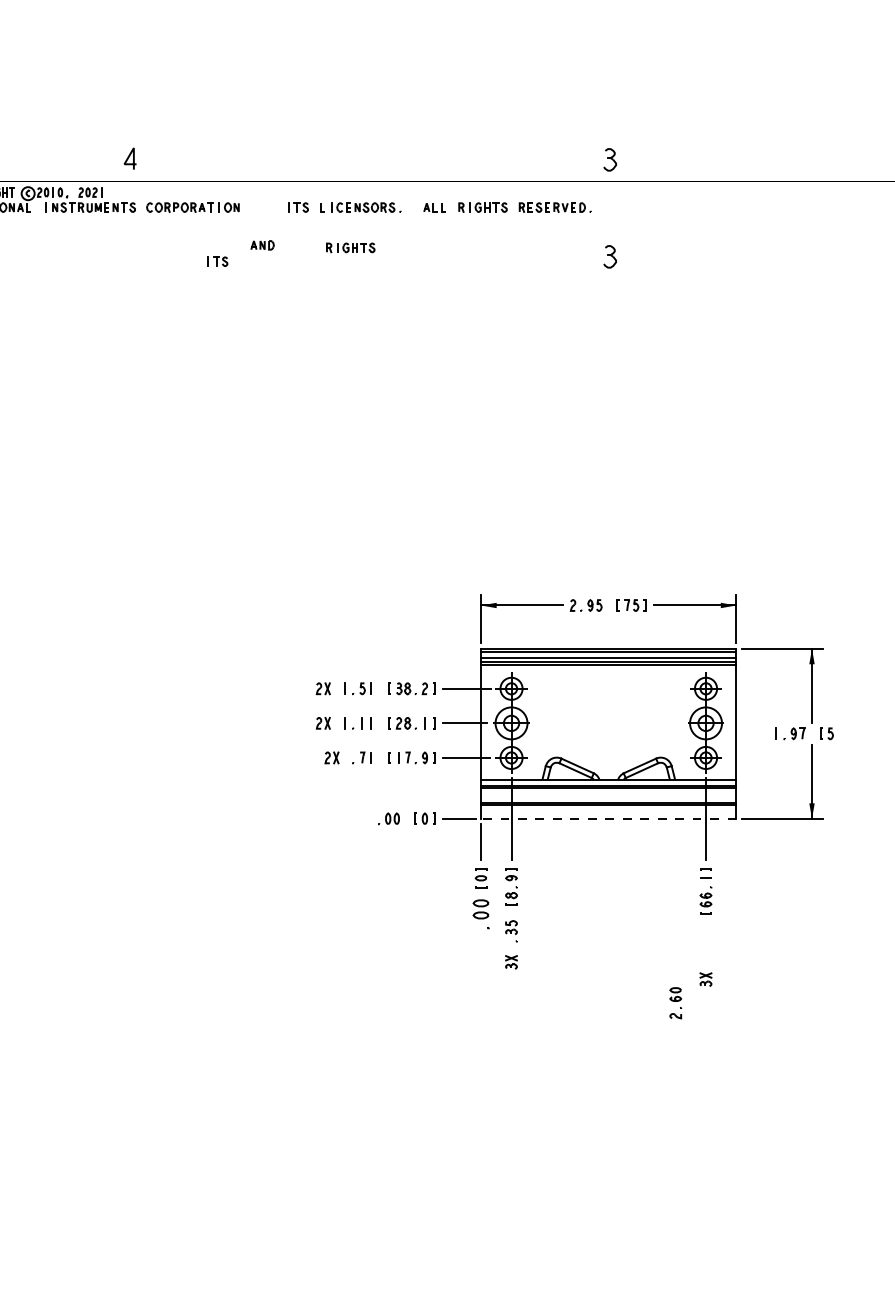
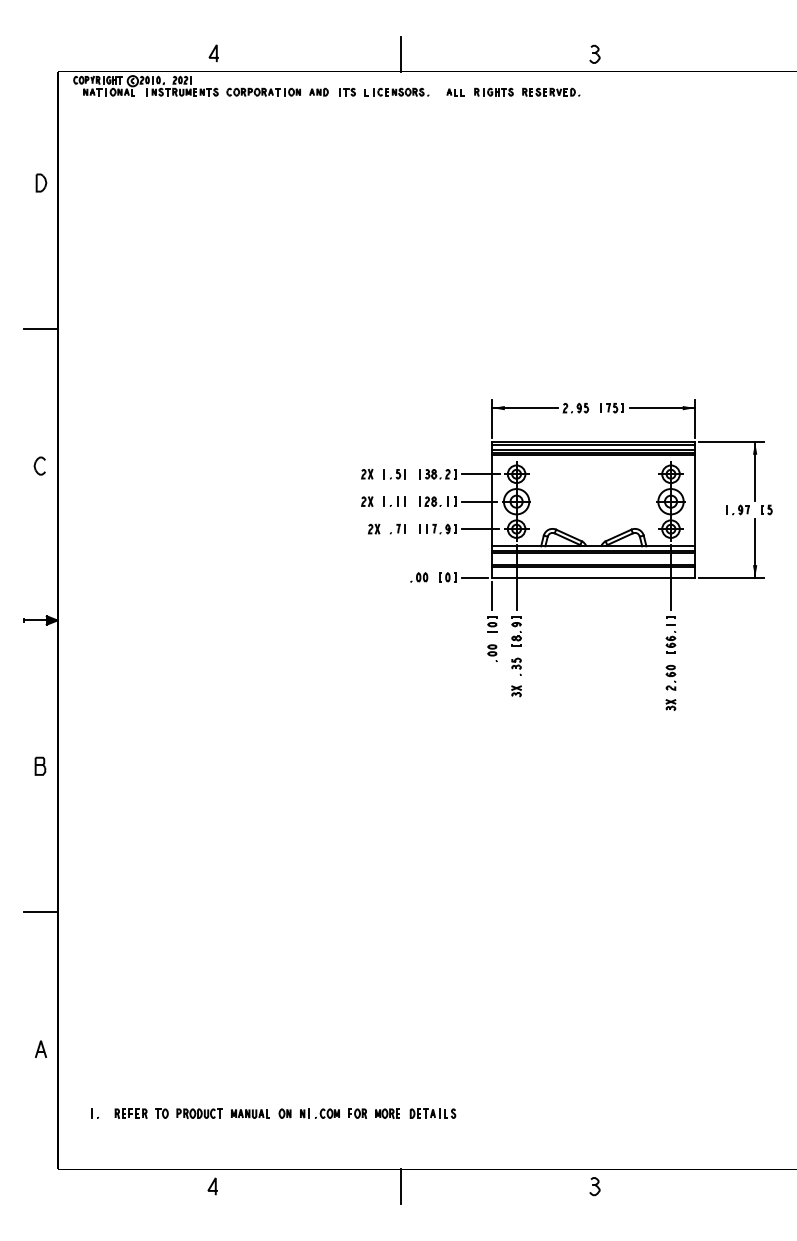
line: (366, 160) -> (401, 54), added
part: (261, 244) -> (318, 91), moved
part: (350, 246) -> (388, 123), removed
part: (609, 255) -> (594, 130), removed
part: (217, 260) -> (283, 134), removed
line: (608, 818) -> (593, 577), dashed -> solid
part: (481, 913) -> (492, 652), size x0.71
part: (675, 1002) -> (670, 677), moved

